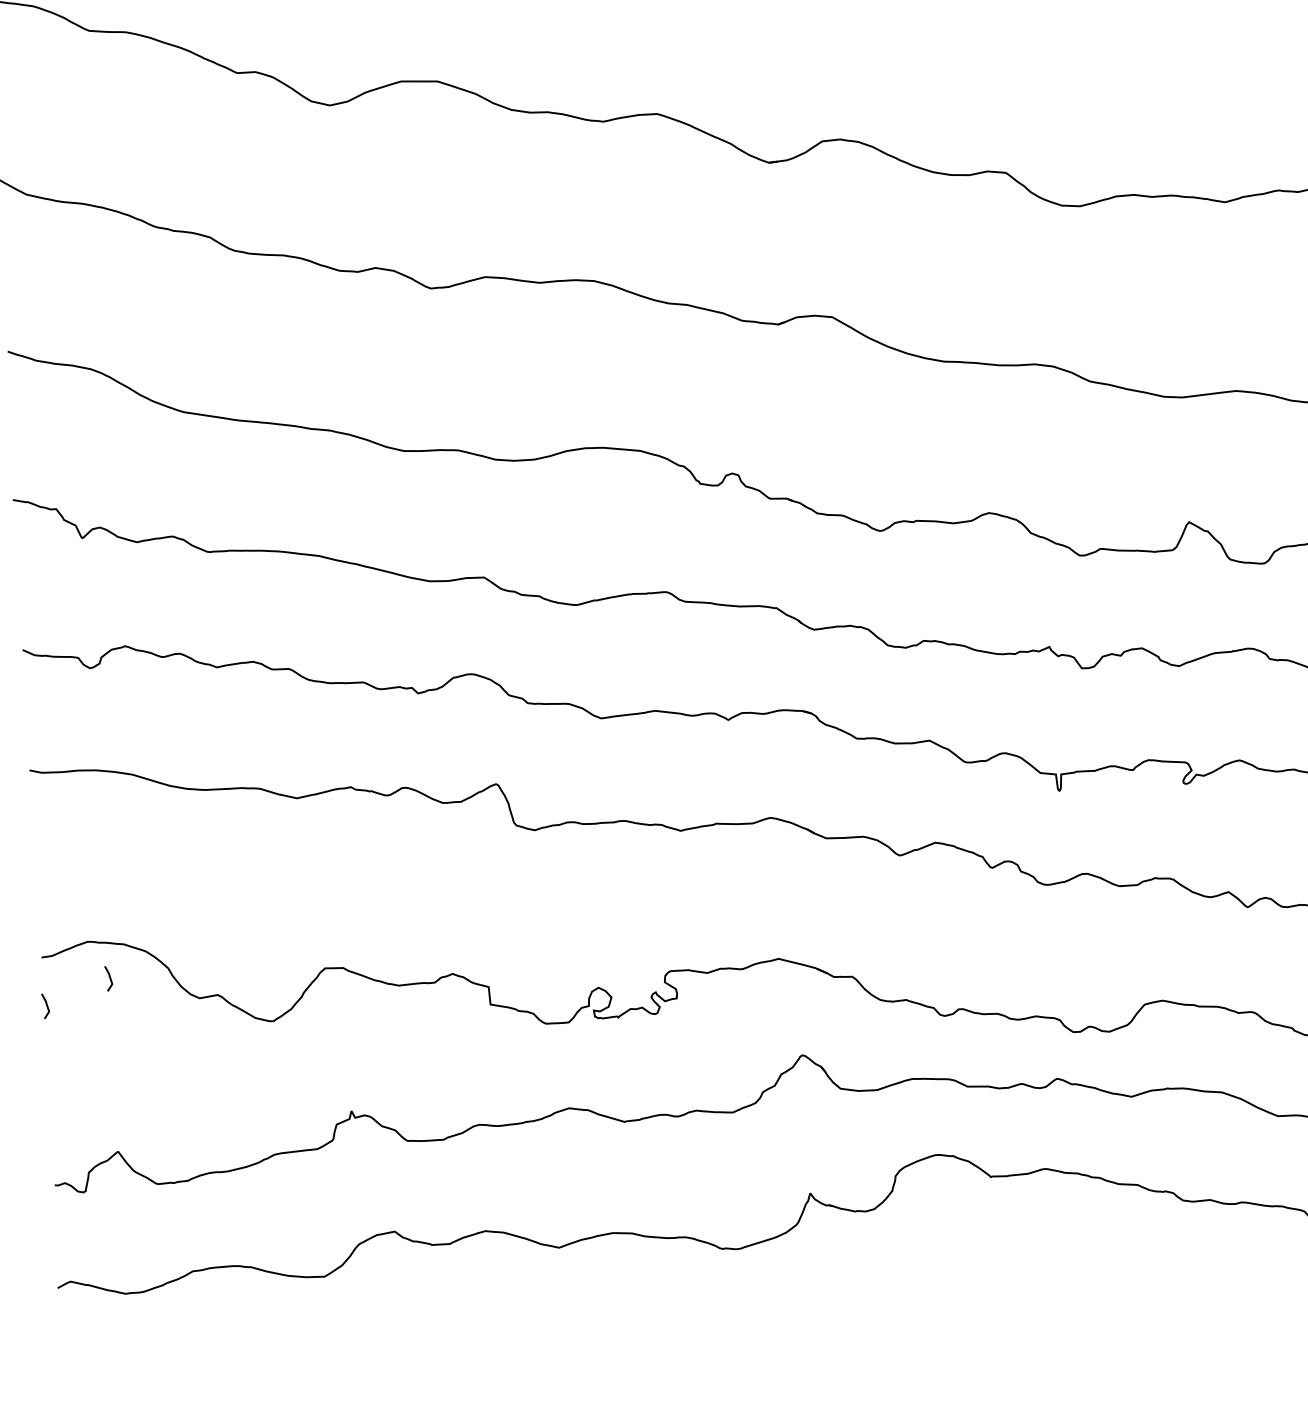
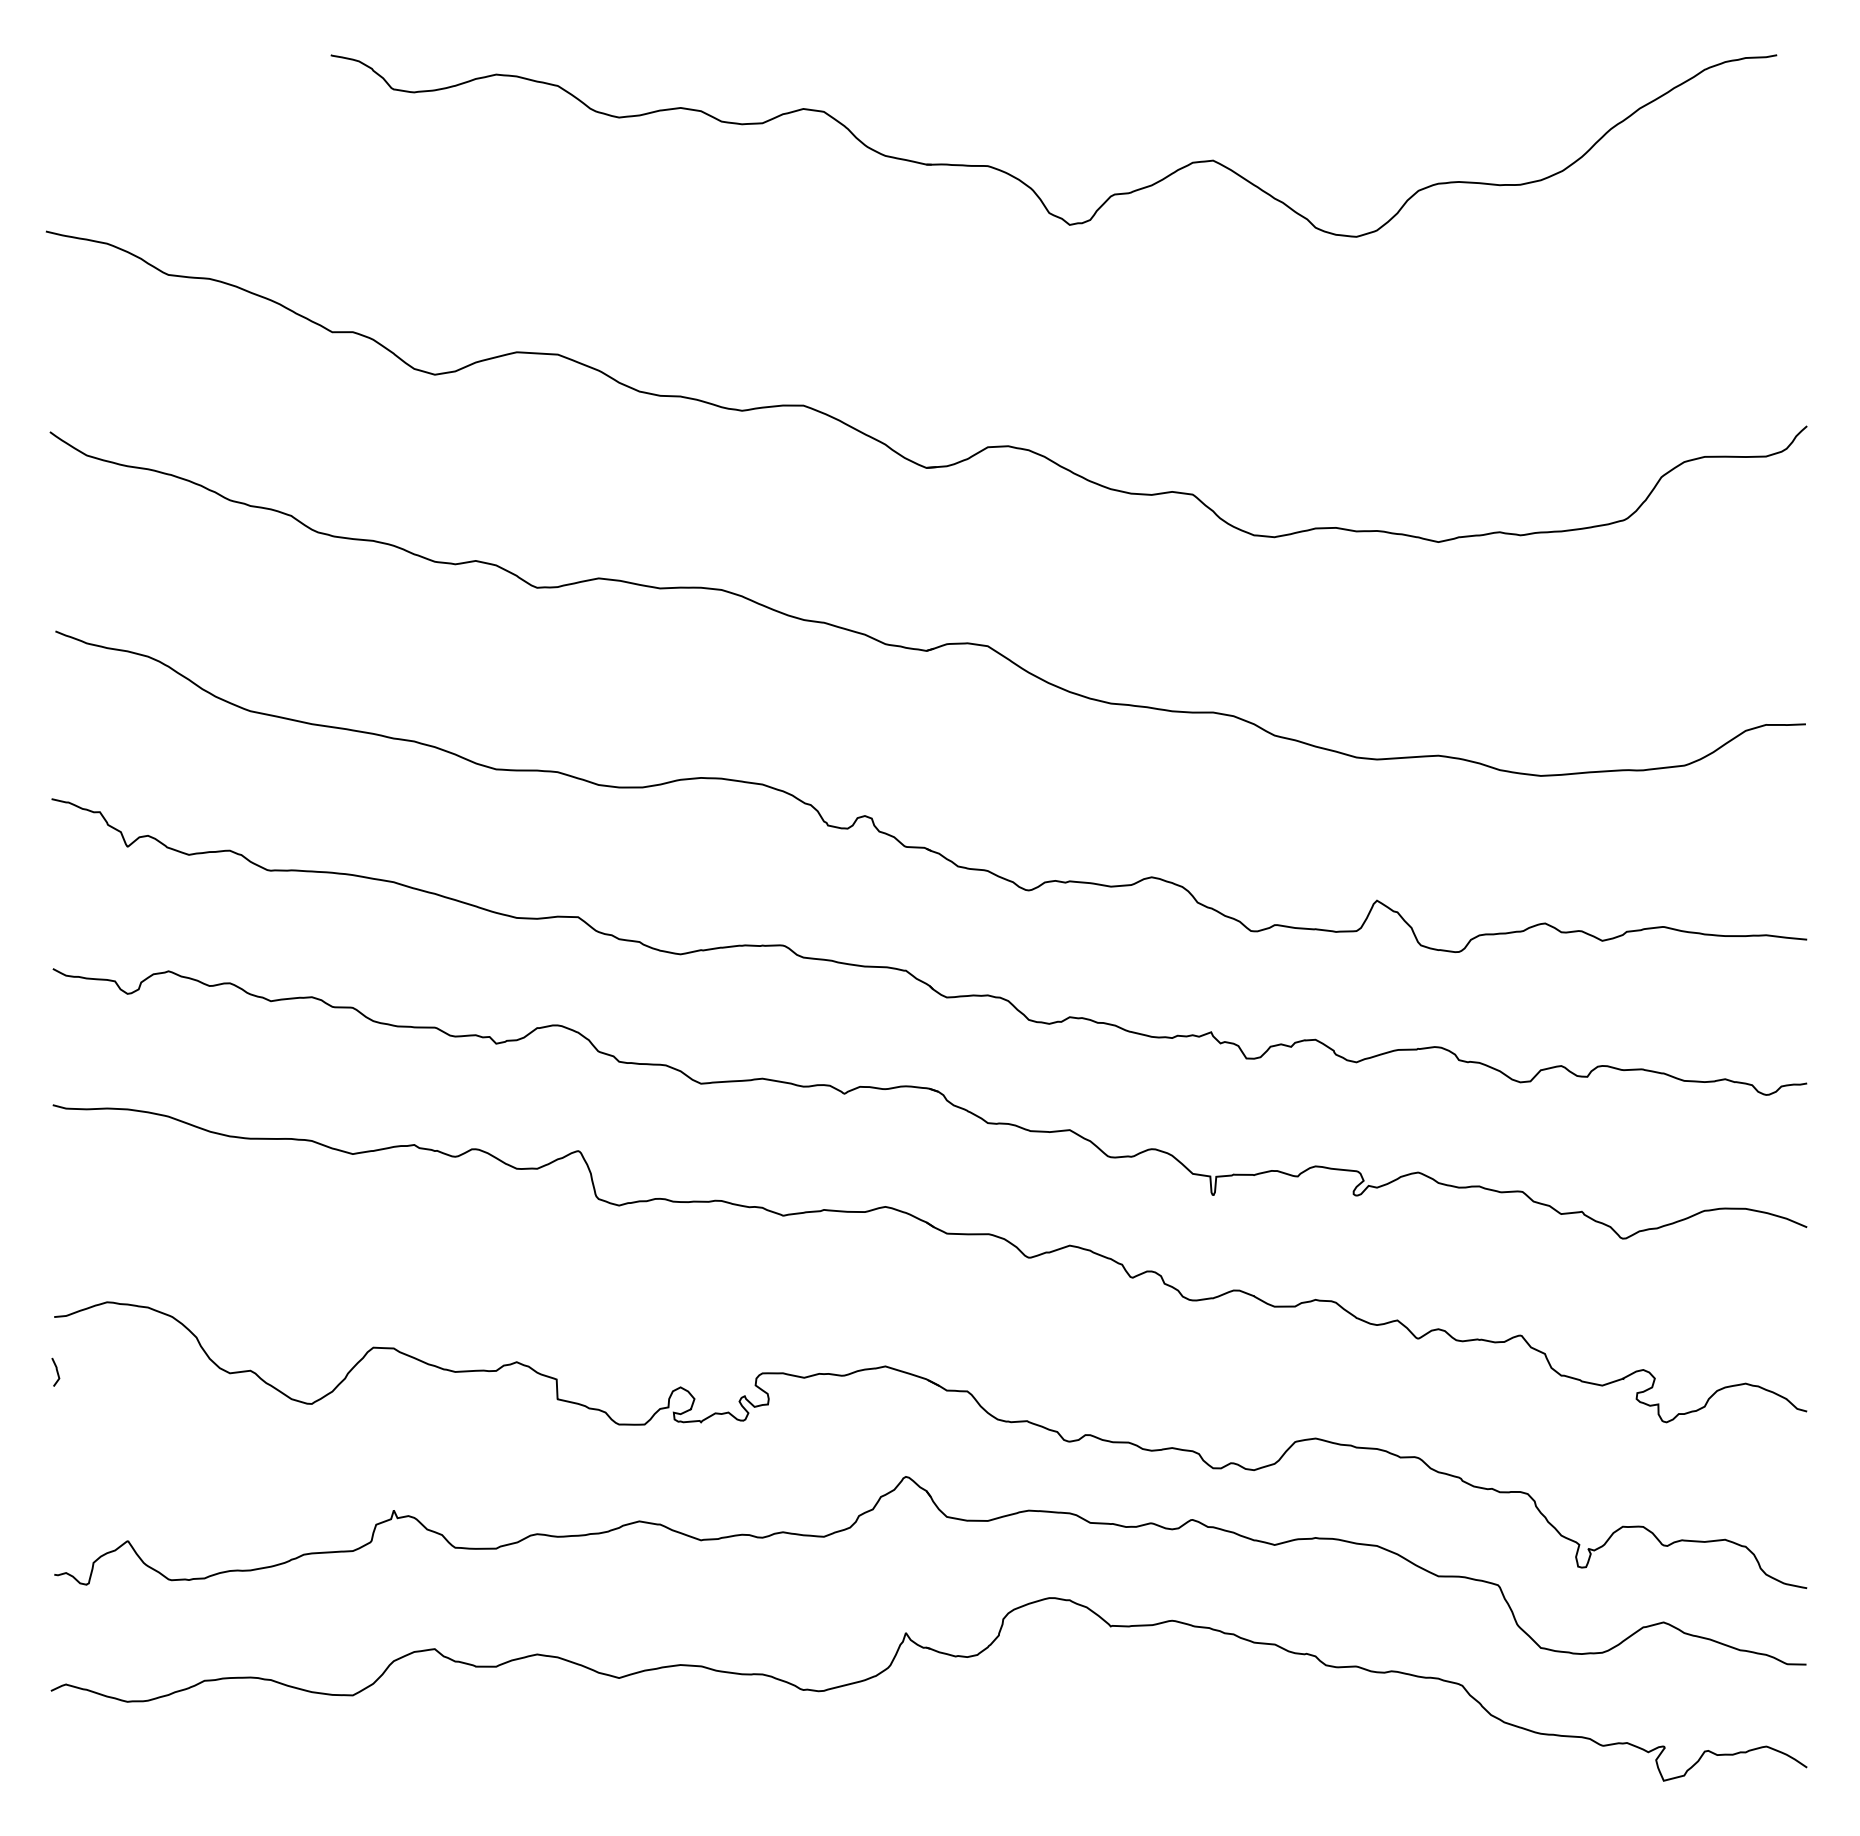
line: (109, 977) -> (129, 1344), removed

